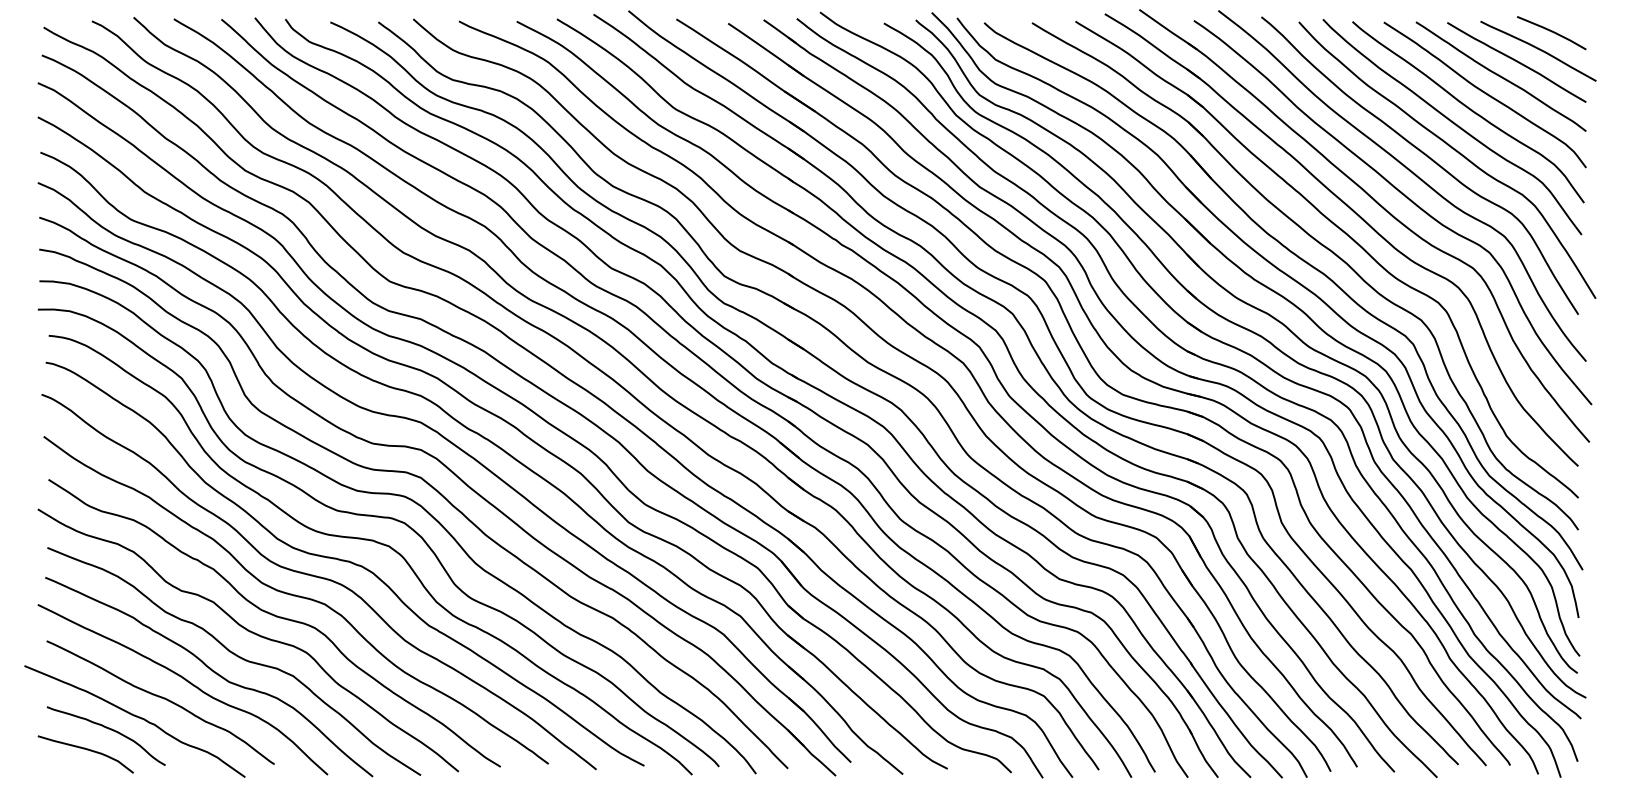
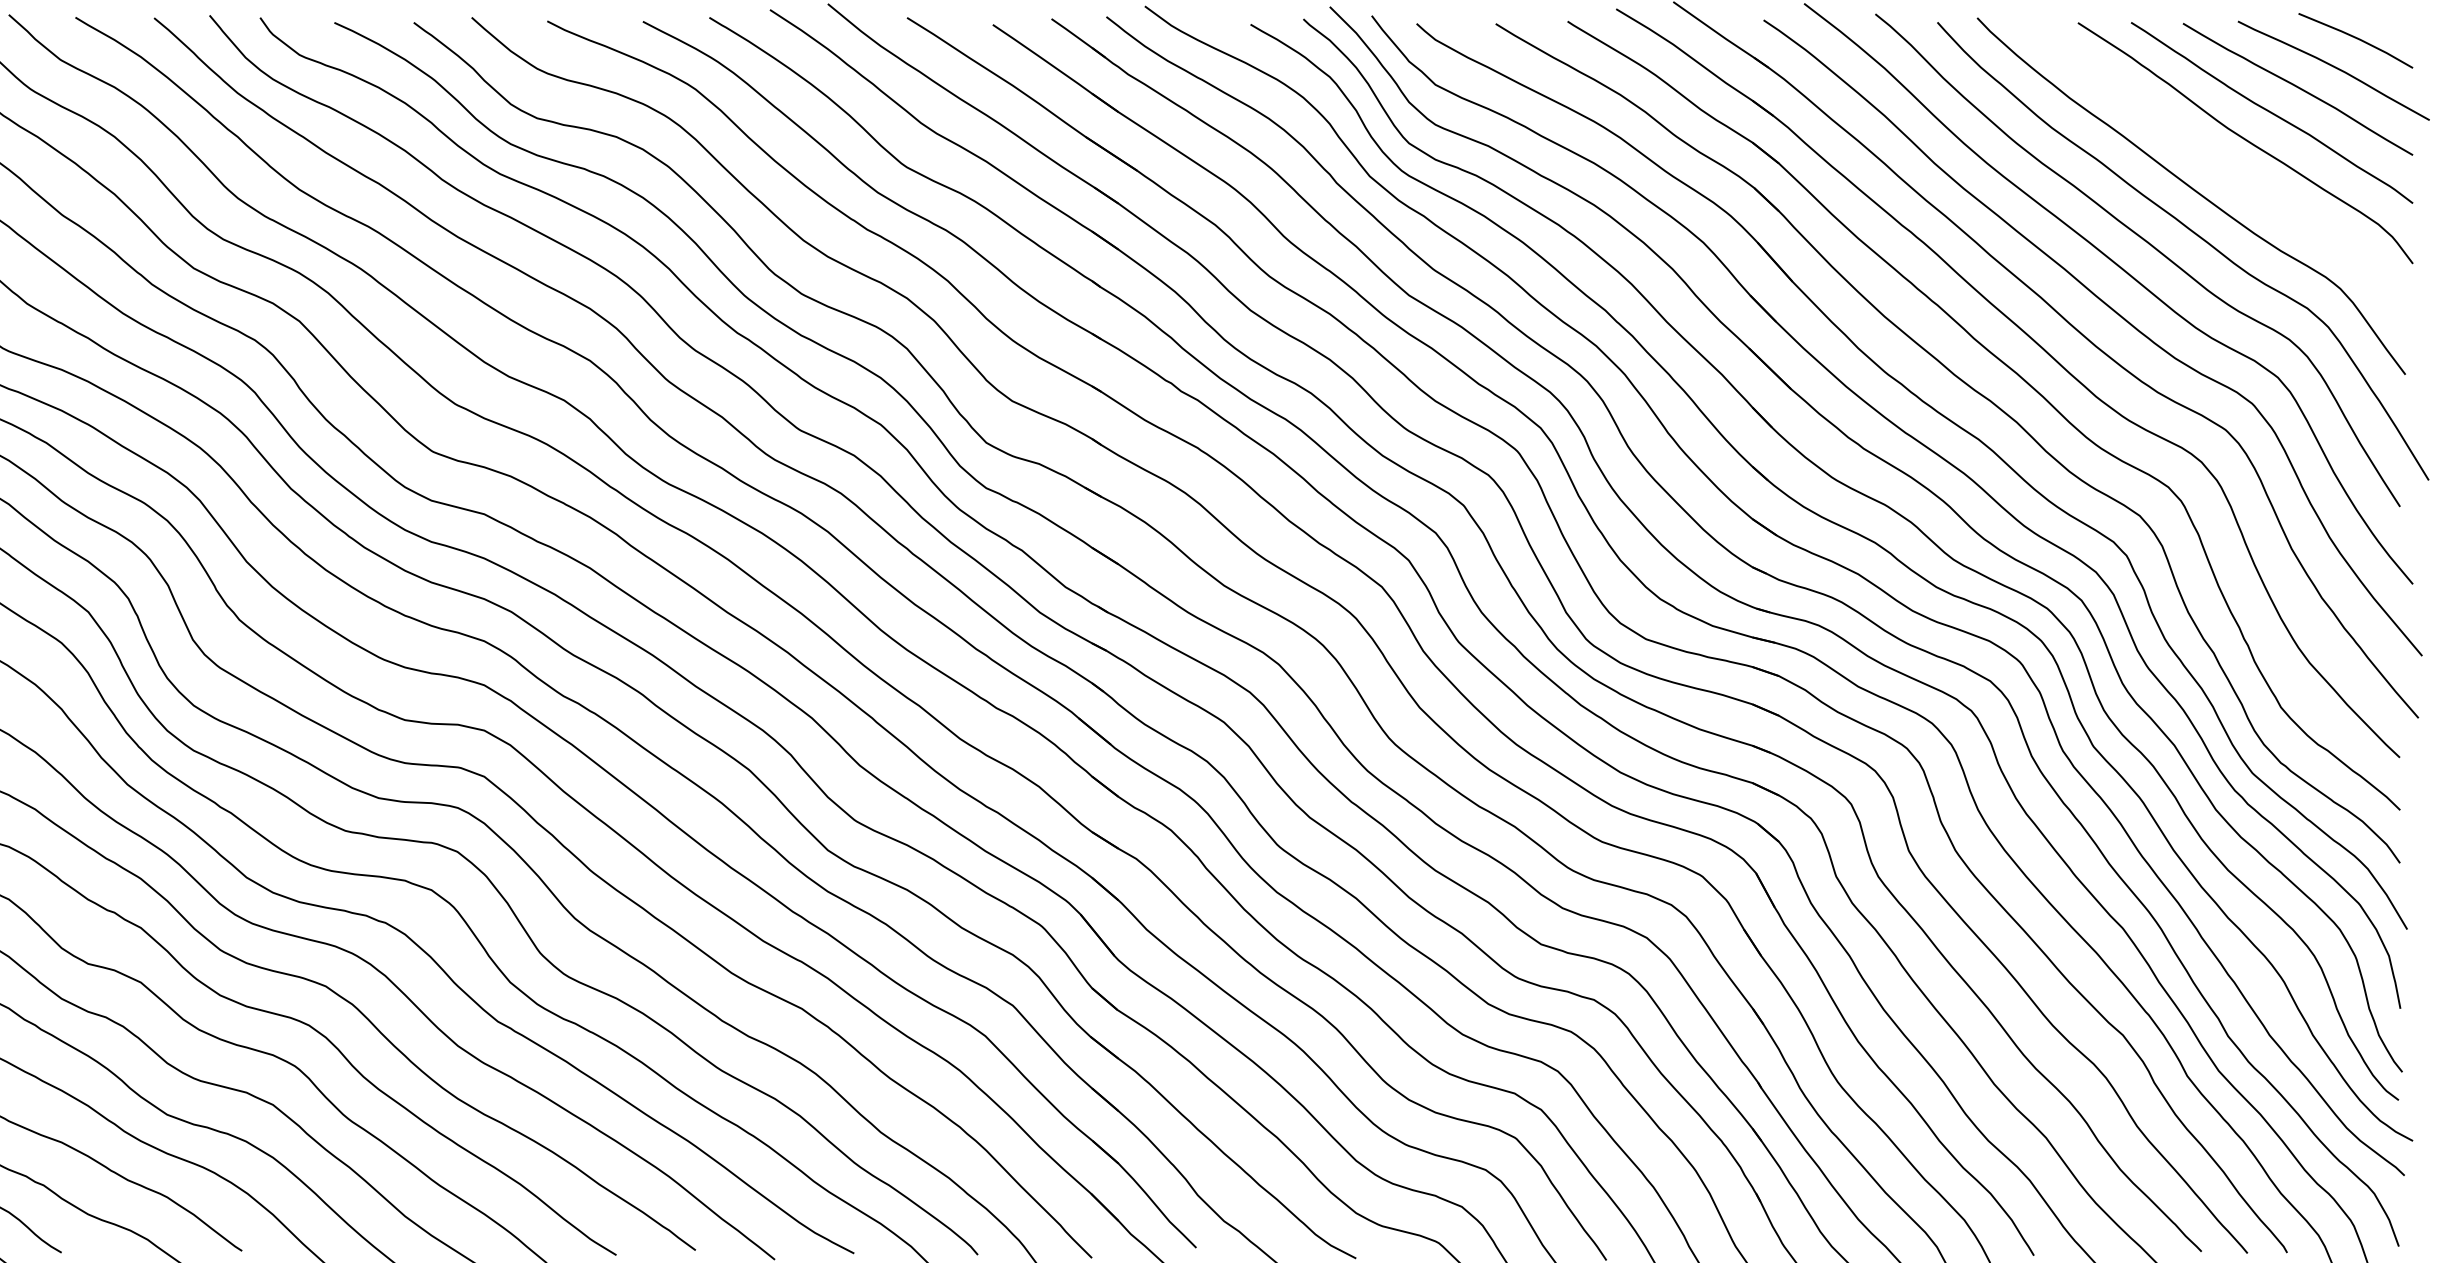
curve: (1470, 110) -> (2221, 168), removed

